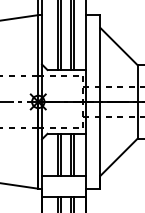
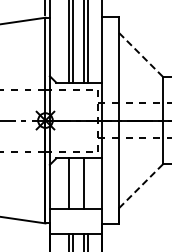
line: (119, 46) -> (141, 55), solid -> dashed
line: (61, 155) -> (72, 183), removed
line: (73, 155) -> (87, 183), removed
line: (119, 156) -> (141, 185), solid -> dashed

